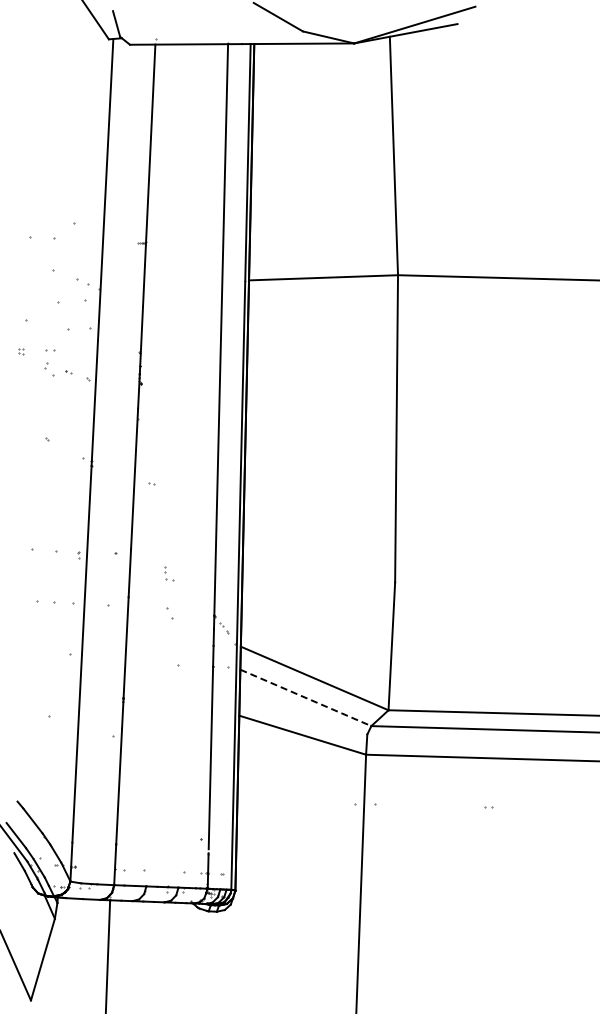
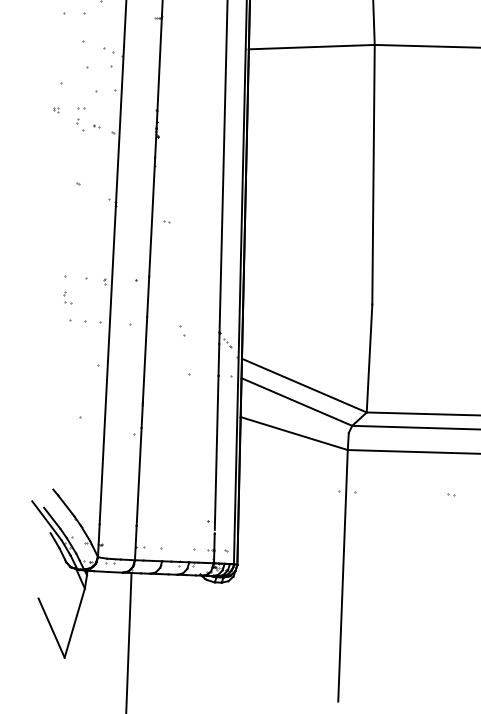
part: (169, 573) -> (68, 296), moved
line: (306, 698) -> (297, 402), dashed -> solid

